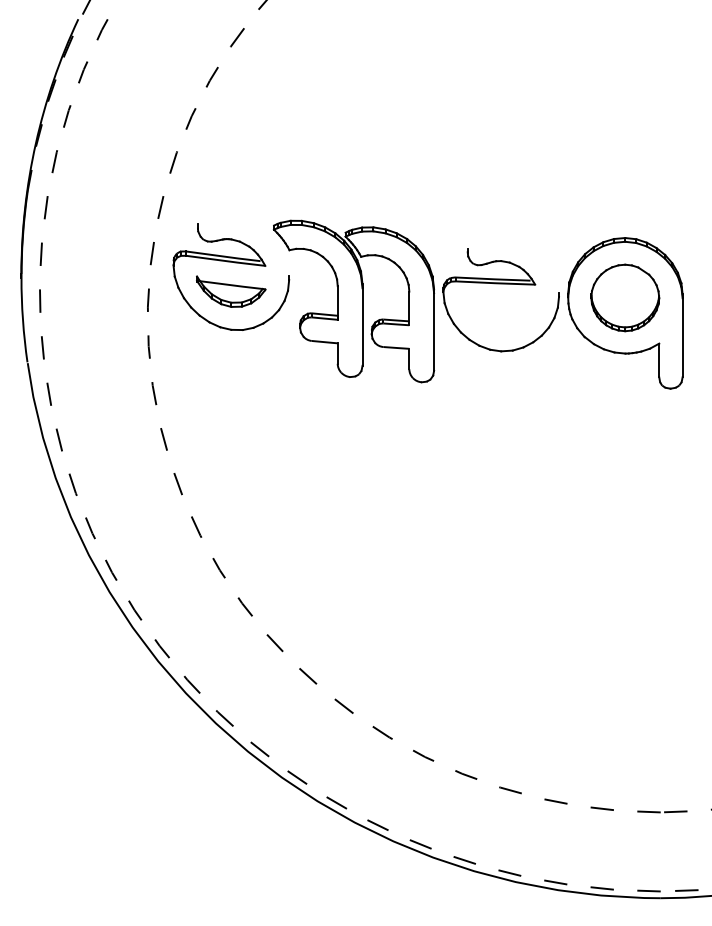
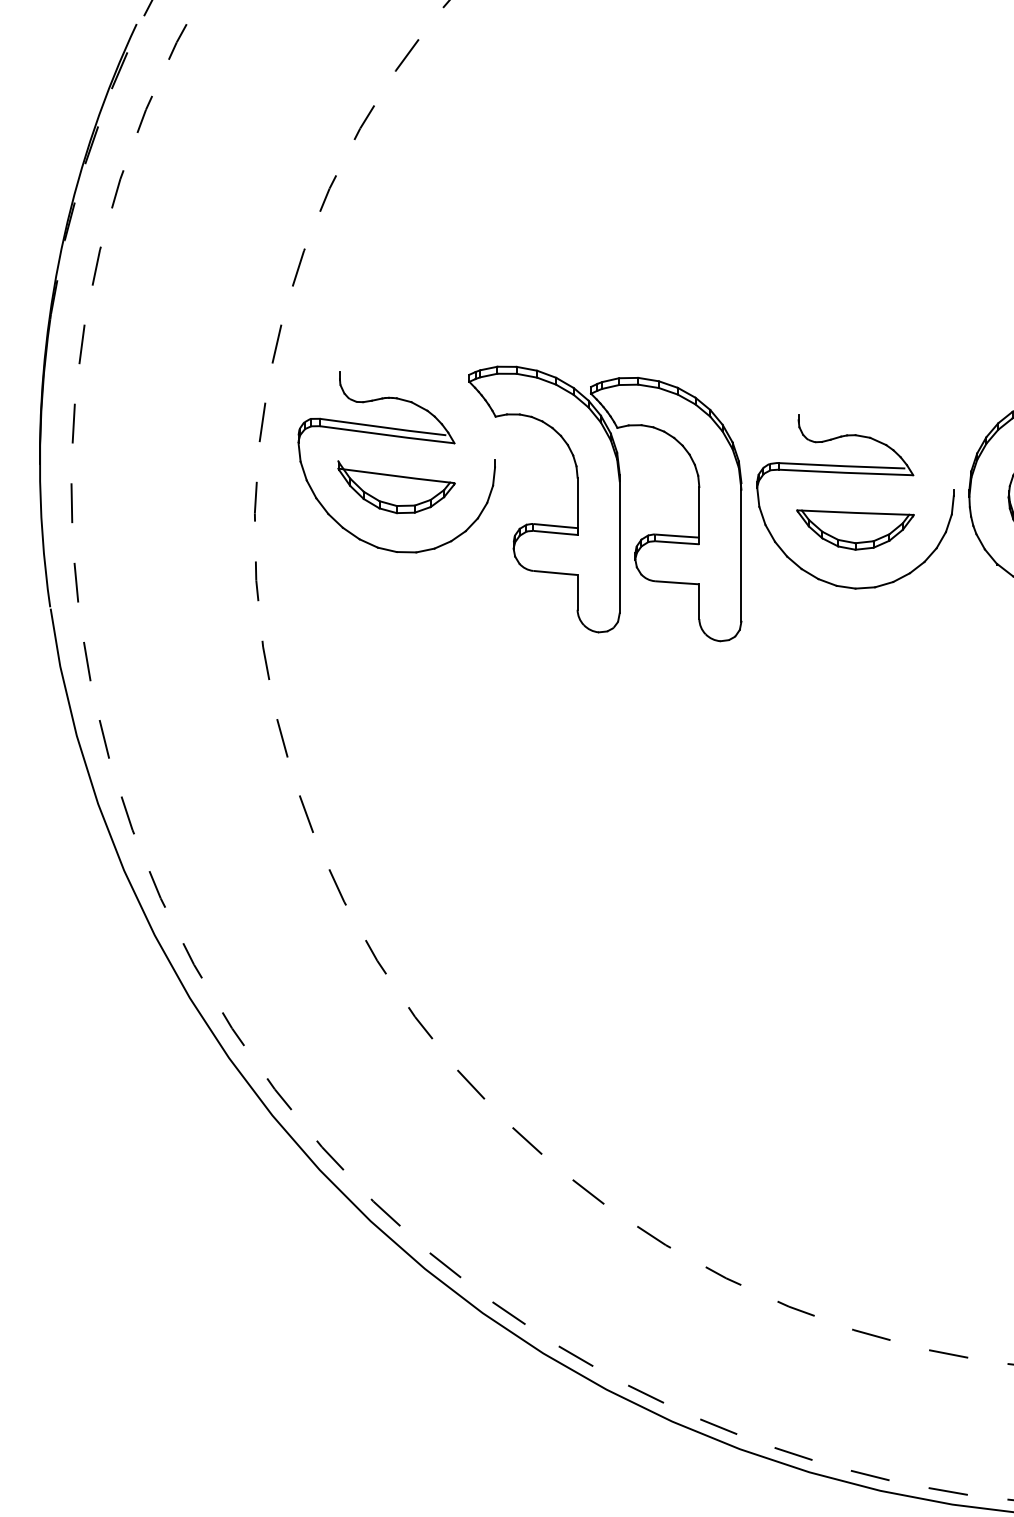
part: (500, 316) -> (854, 529), added

